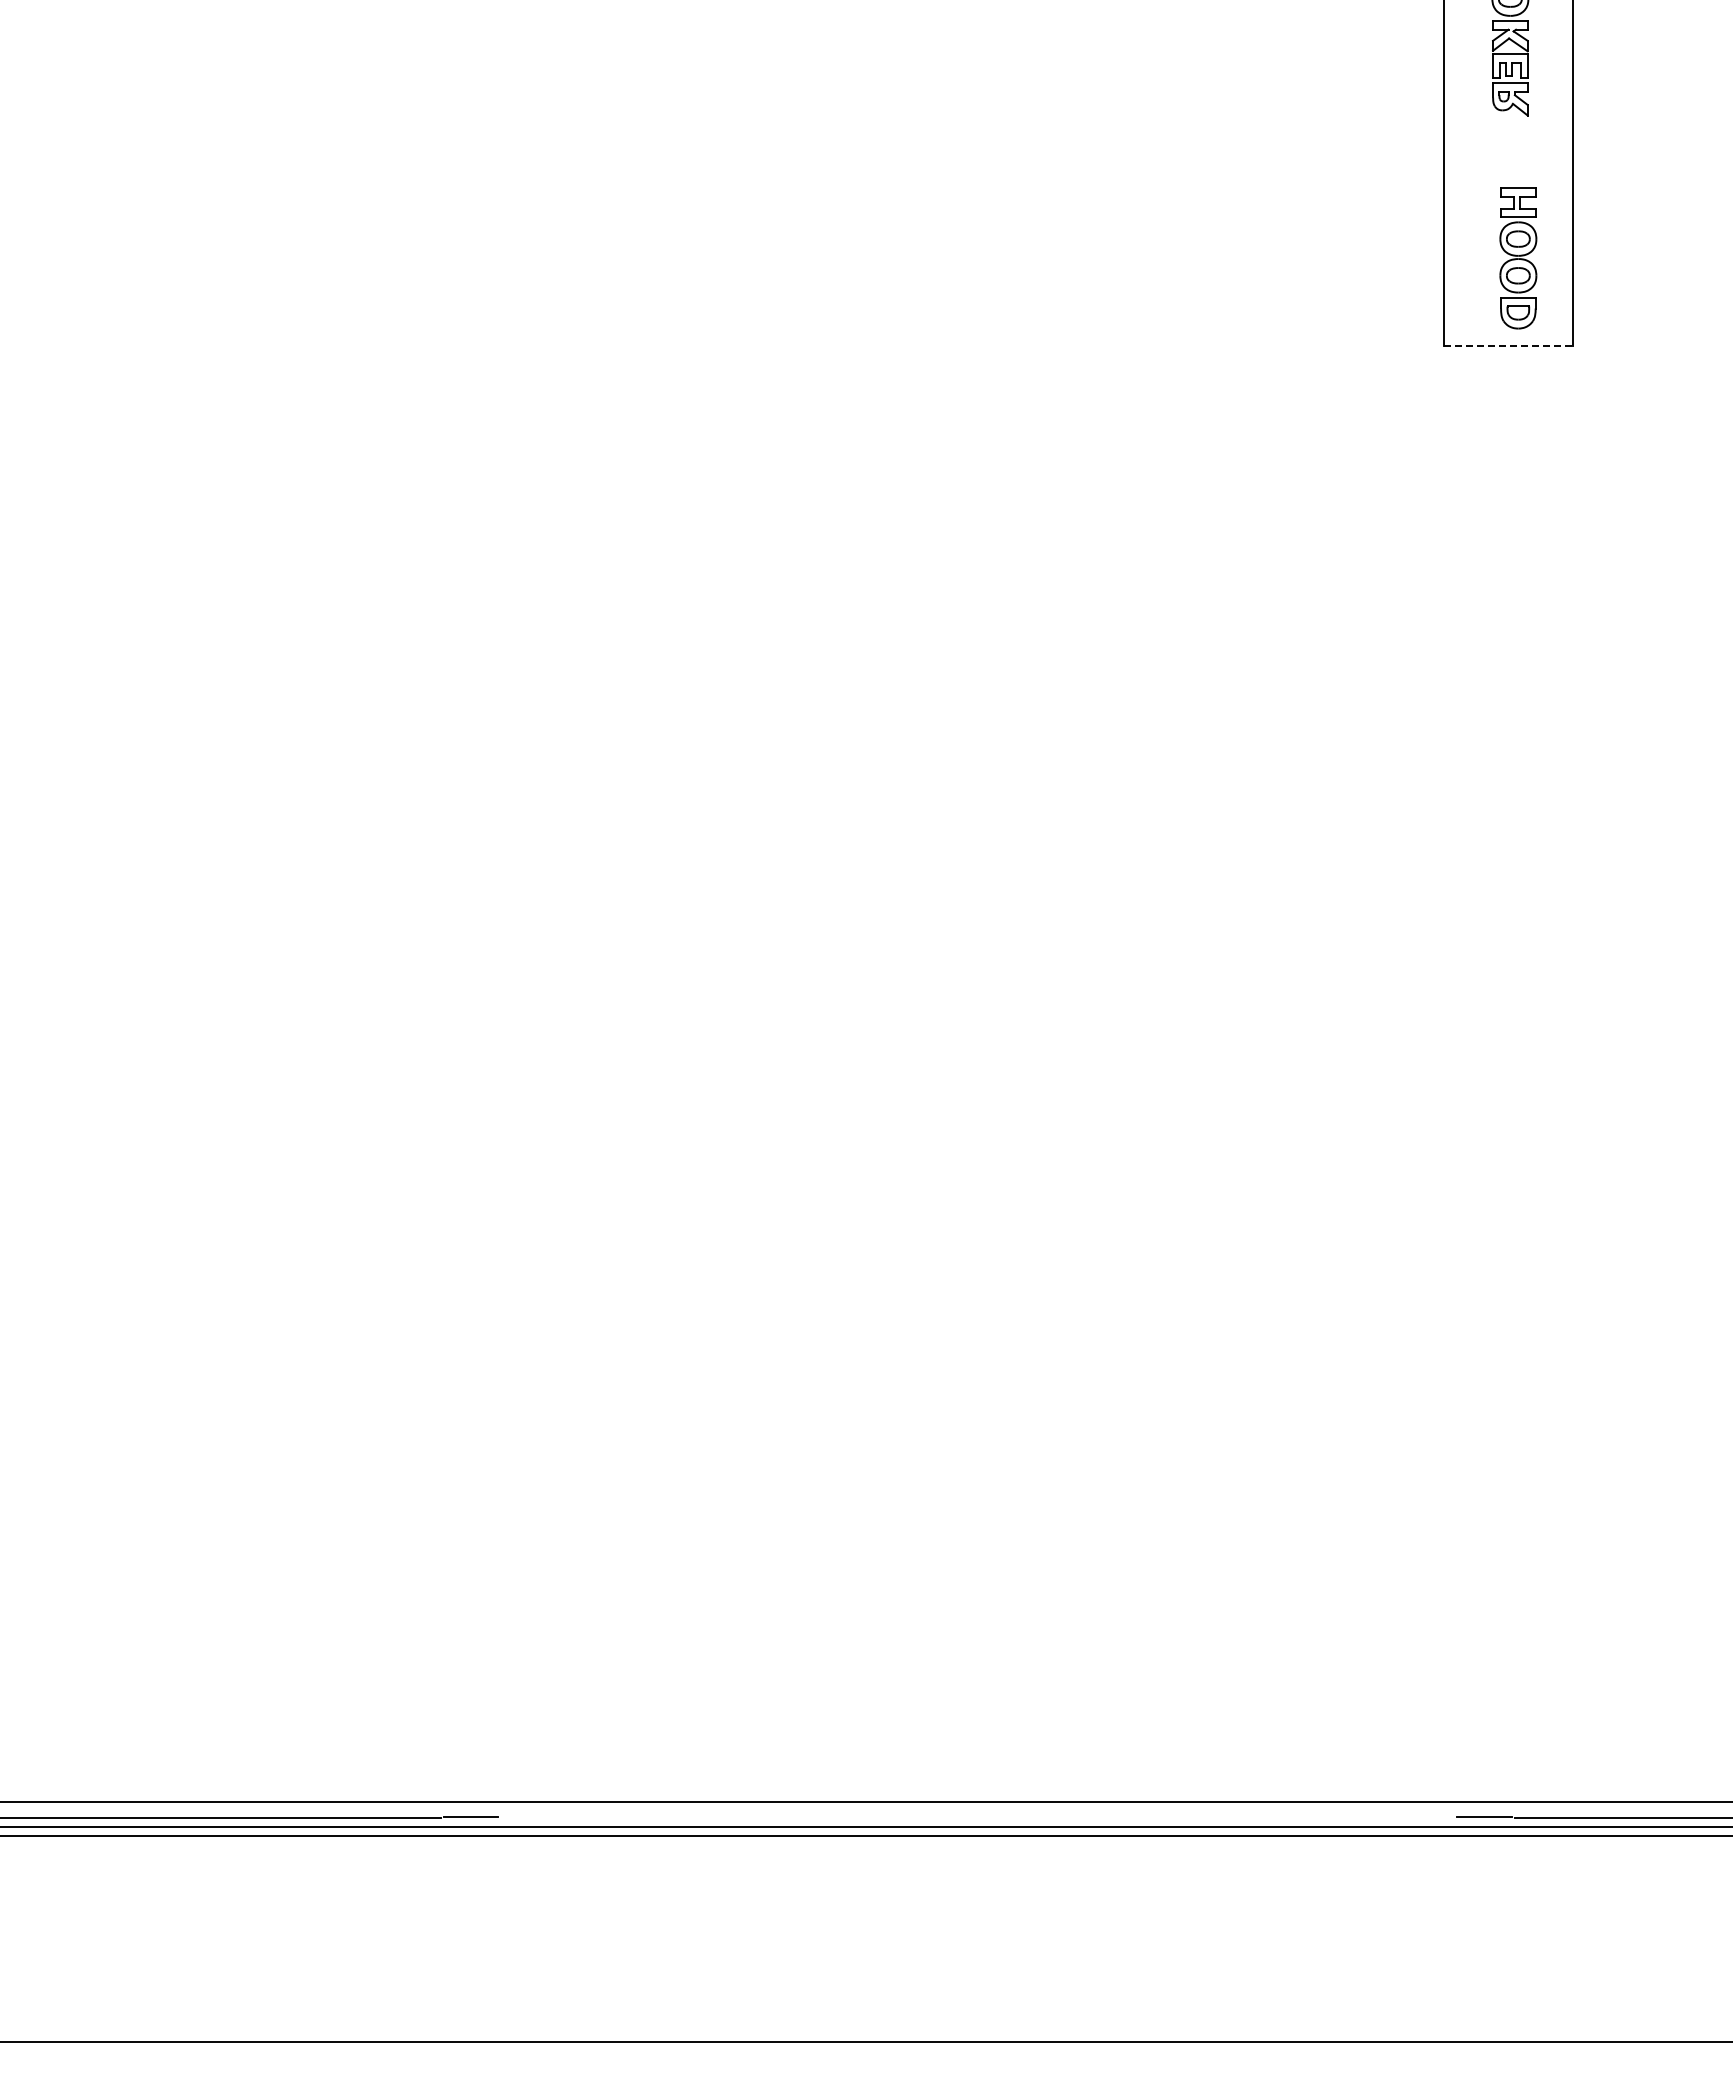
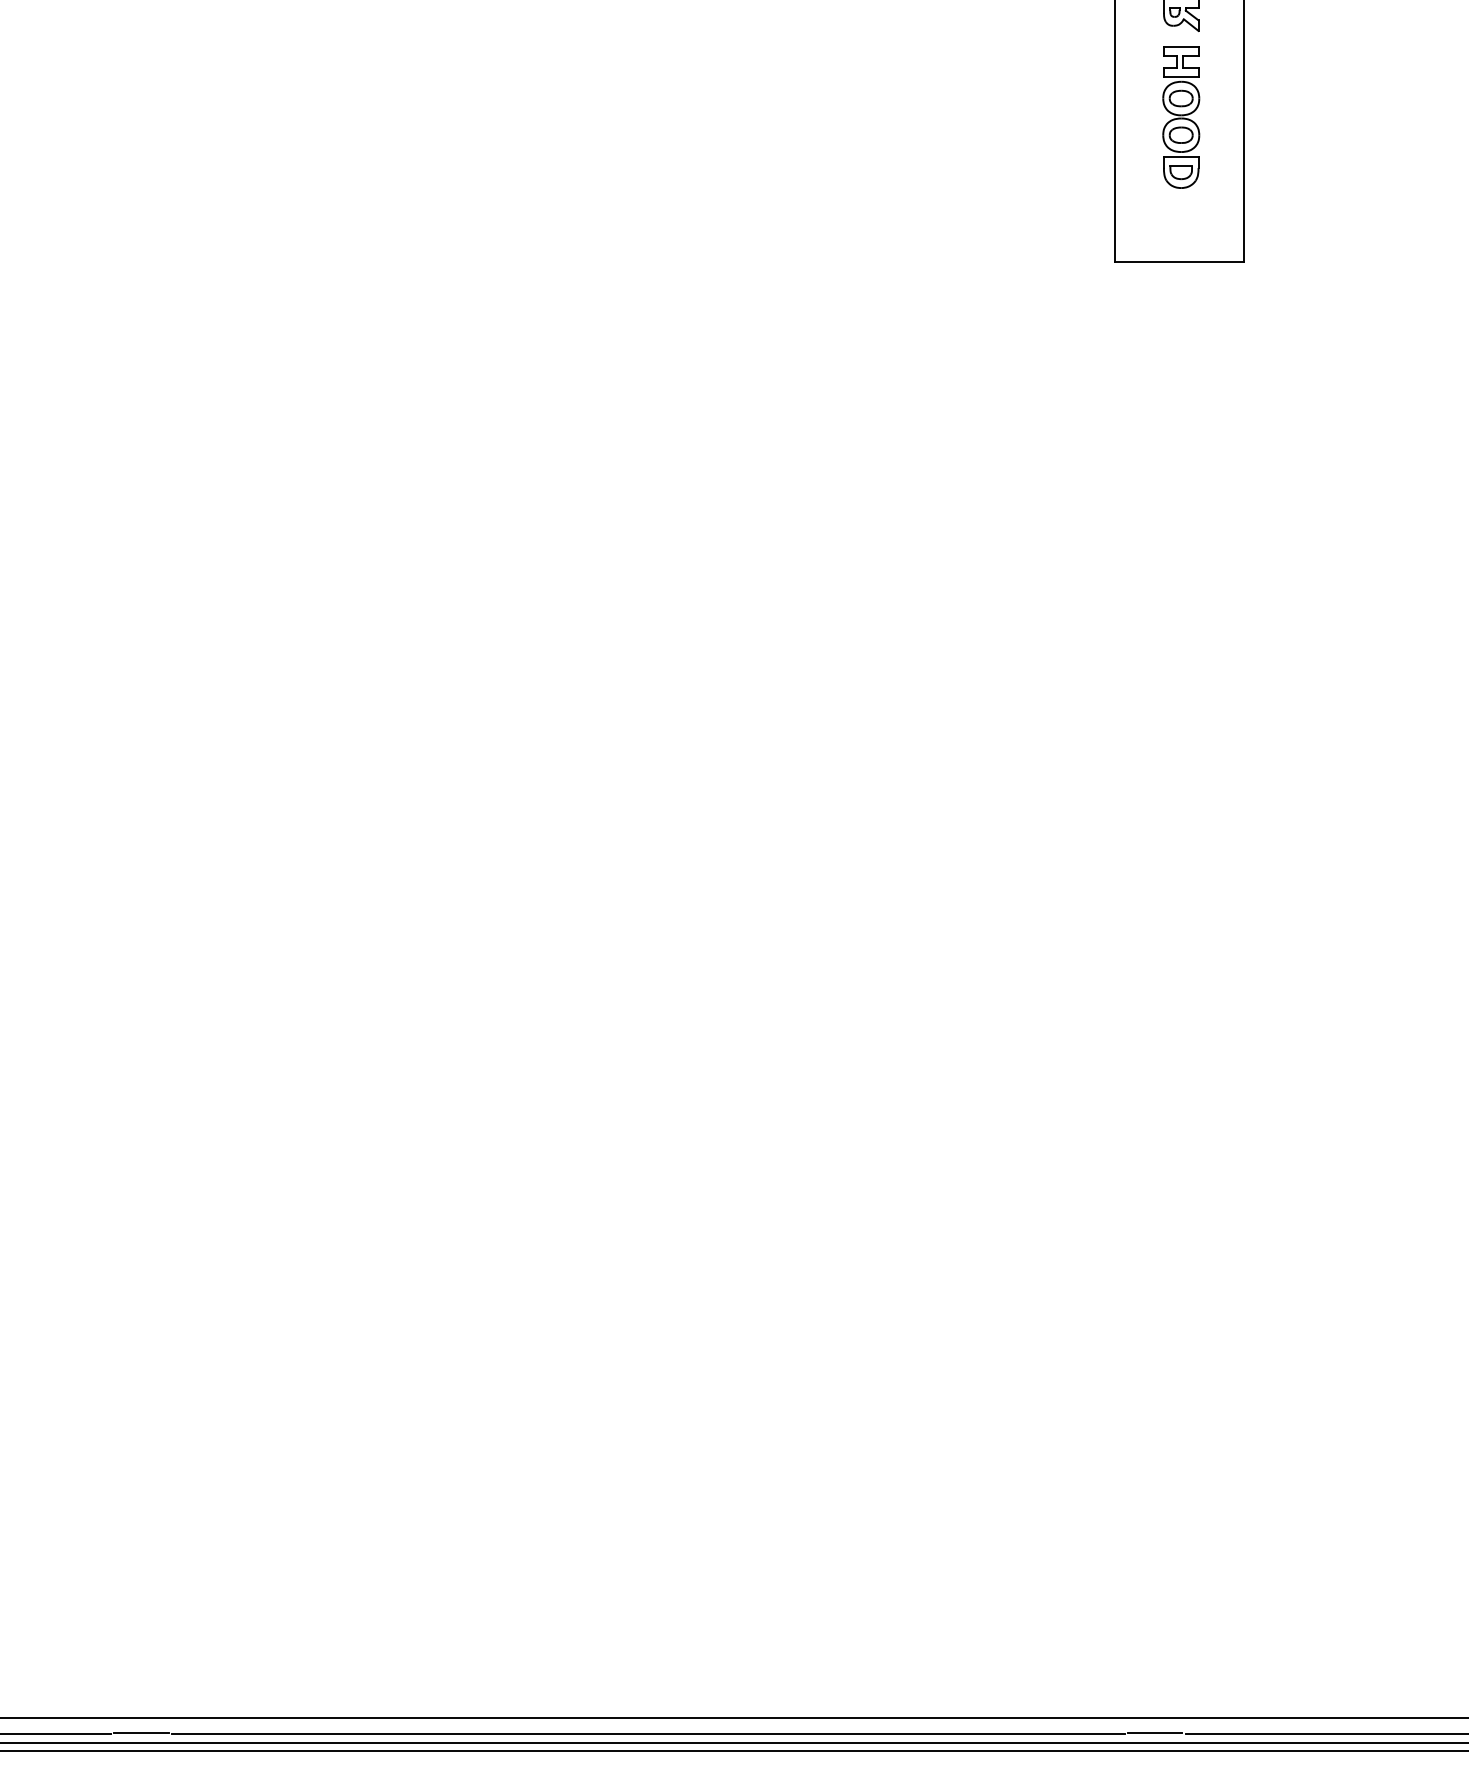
part: (1518, 258) -> (1181, 117), moved
line: (1509, 346) -> (1180, 261), dashed -> solid
line: (977, 1818) -> (648, 1733), added

